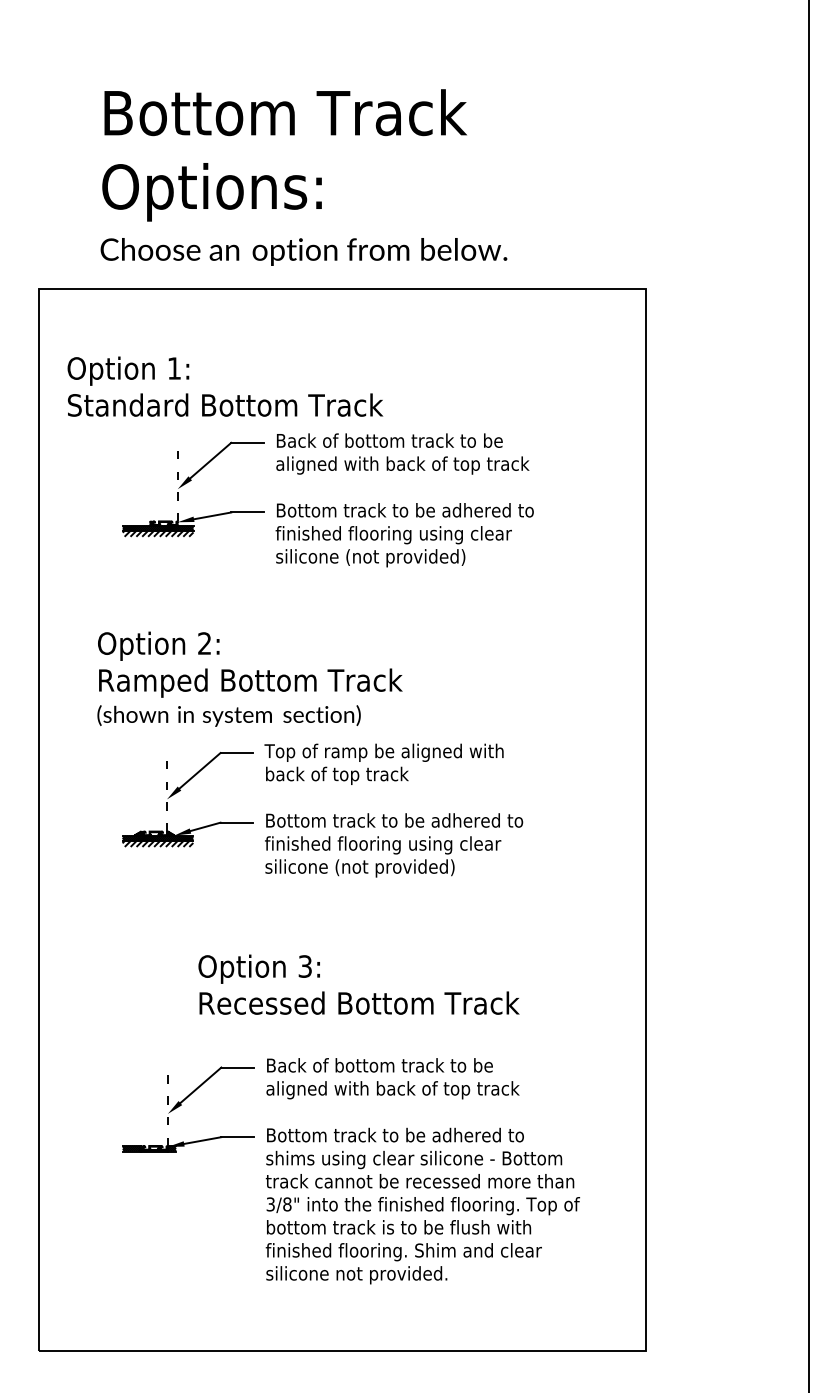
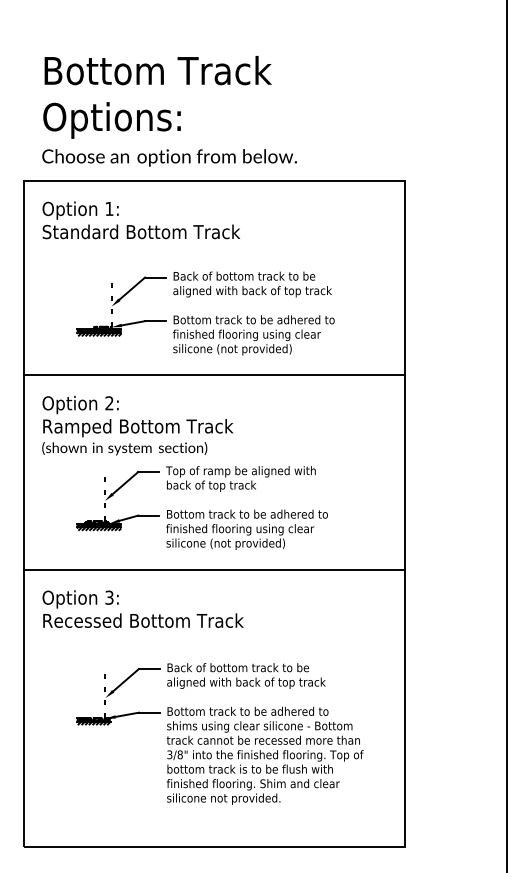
text: (303, 176) -> (169, 110), moved
text: (225, 386) -> (141, 220), moved
line: (342, 599) -> (214, 375), added
text: (249, 678) -> (137, 425), moved
line: (342, 908) -> (214, 569), added
text: (357, 983) -> (142, 608), moved
hatch: (148, 1154) -> (93, 723), added

